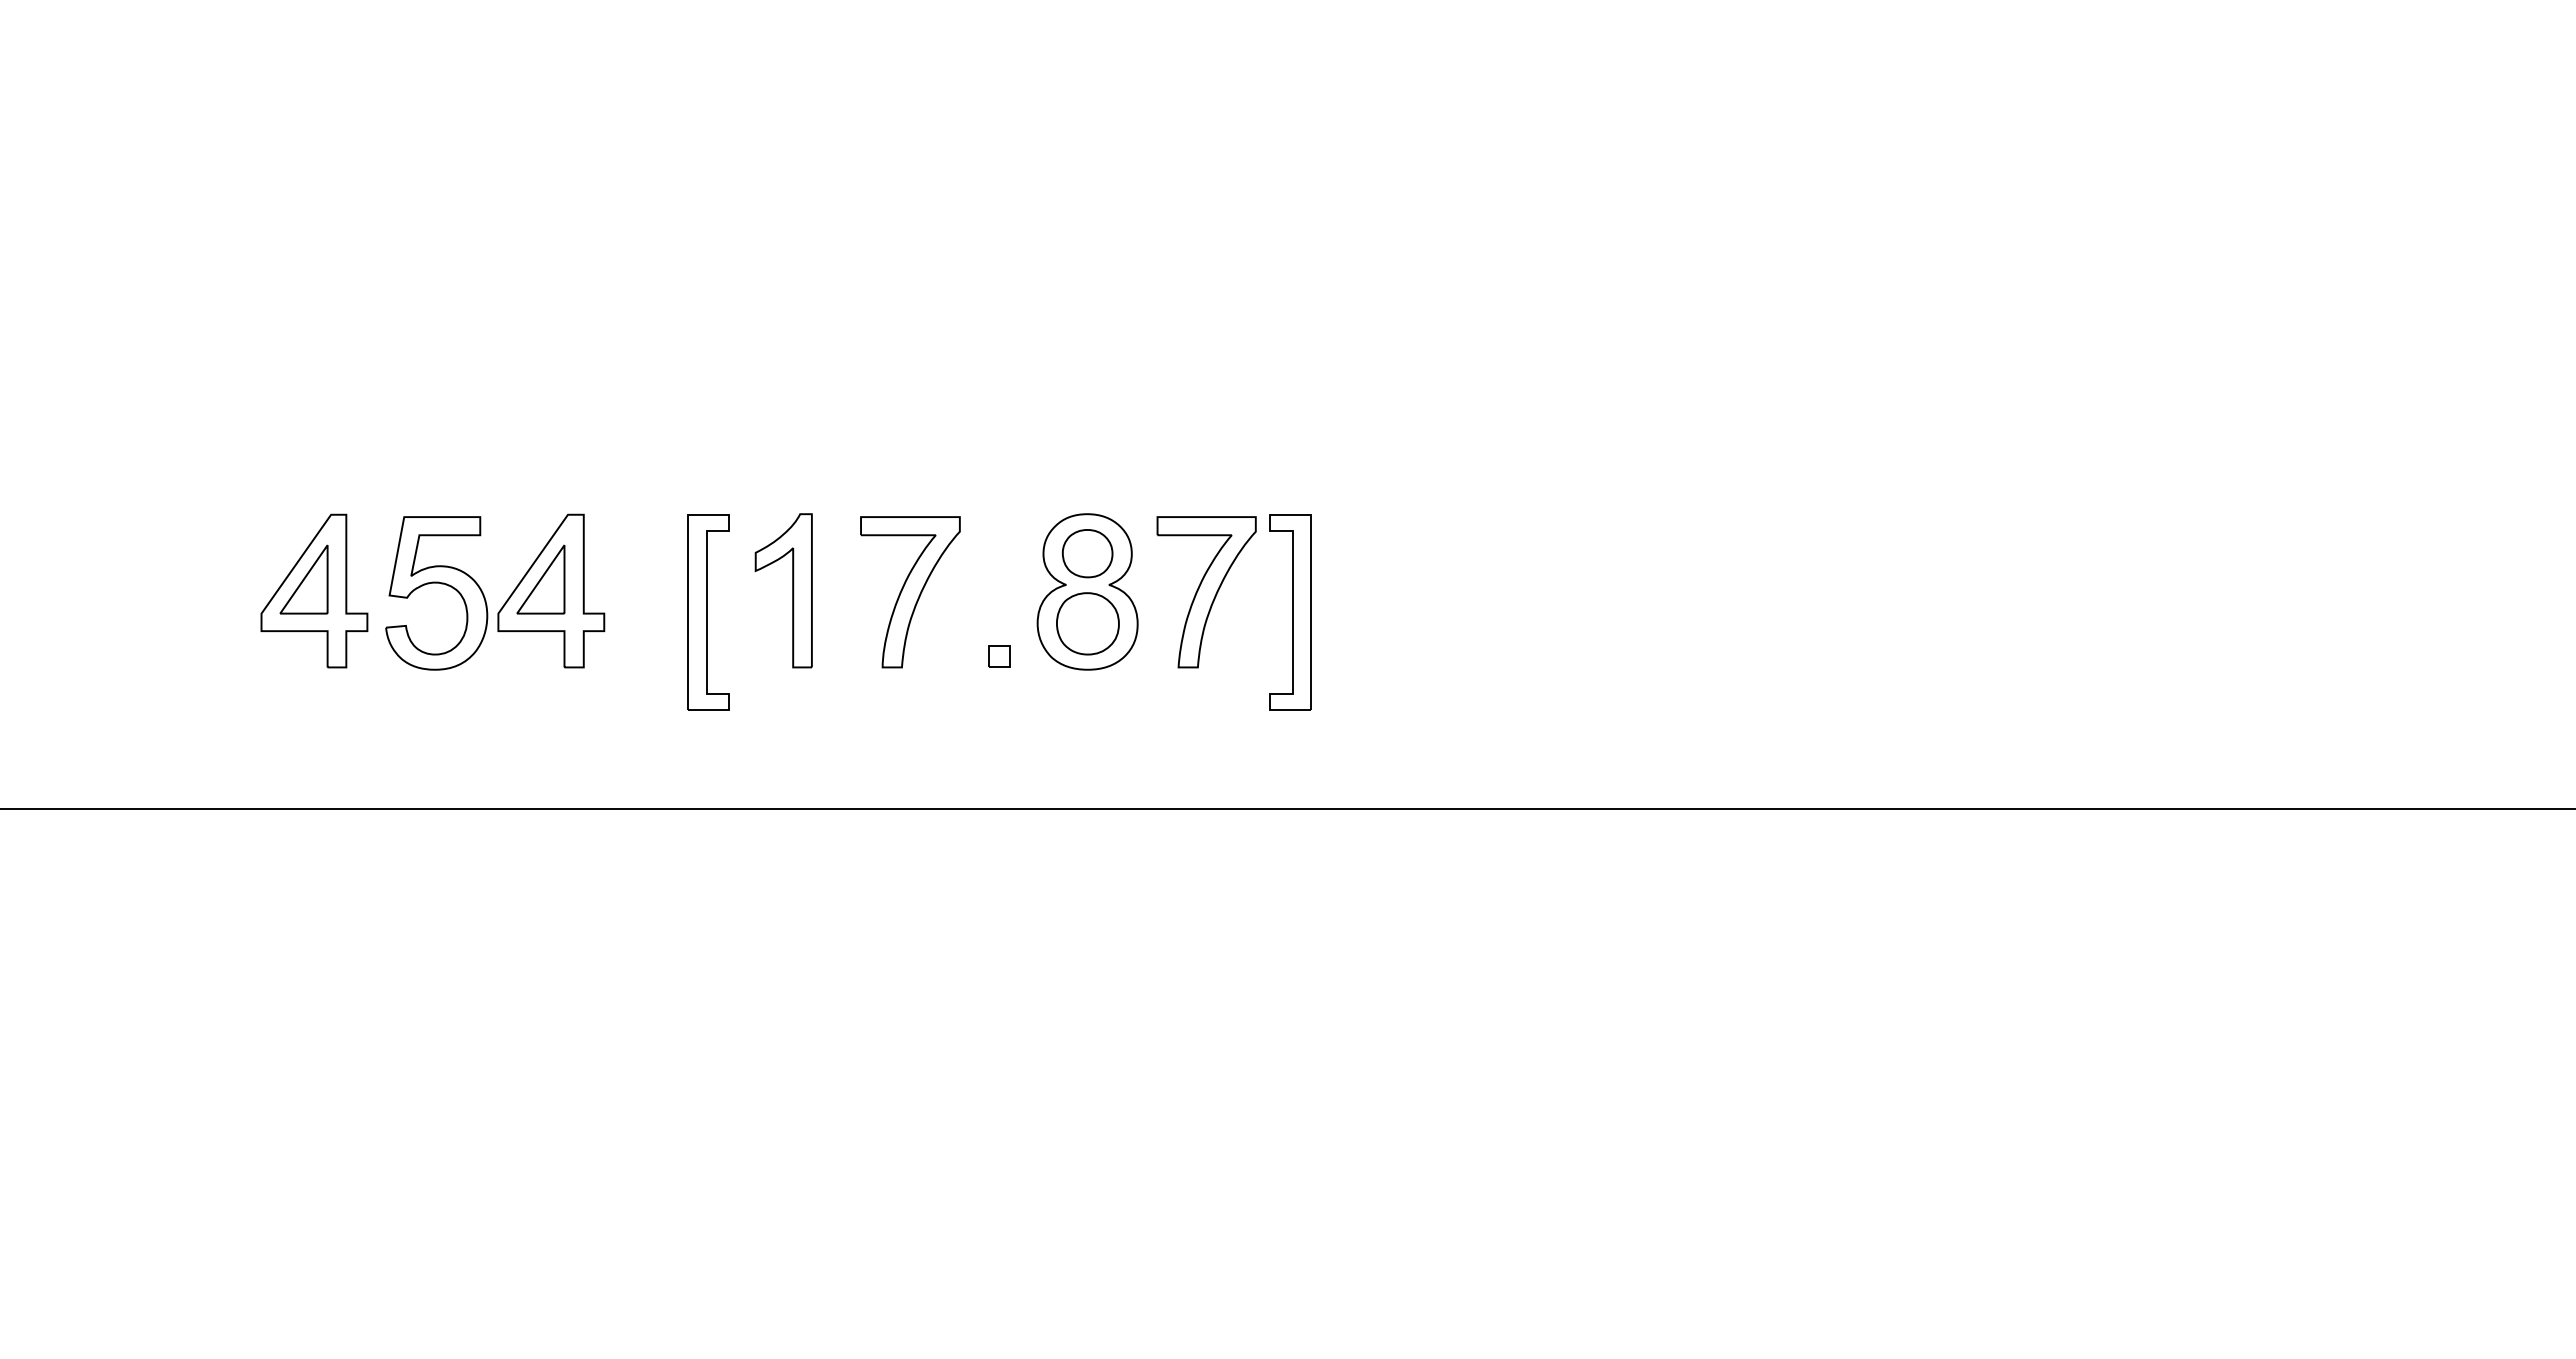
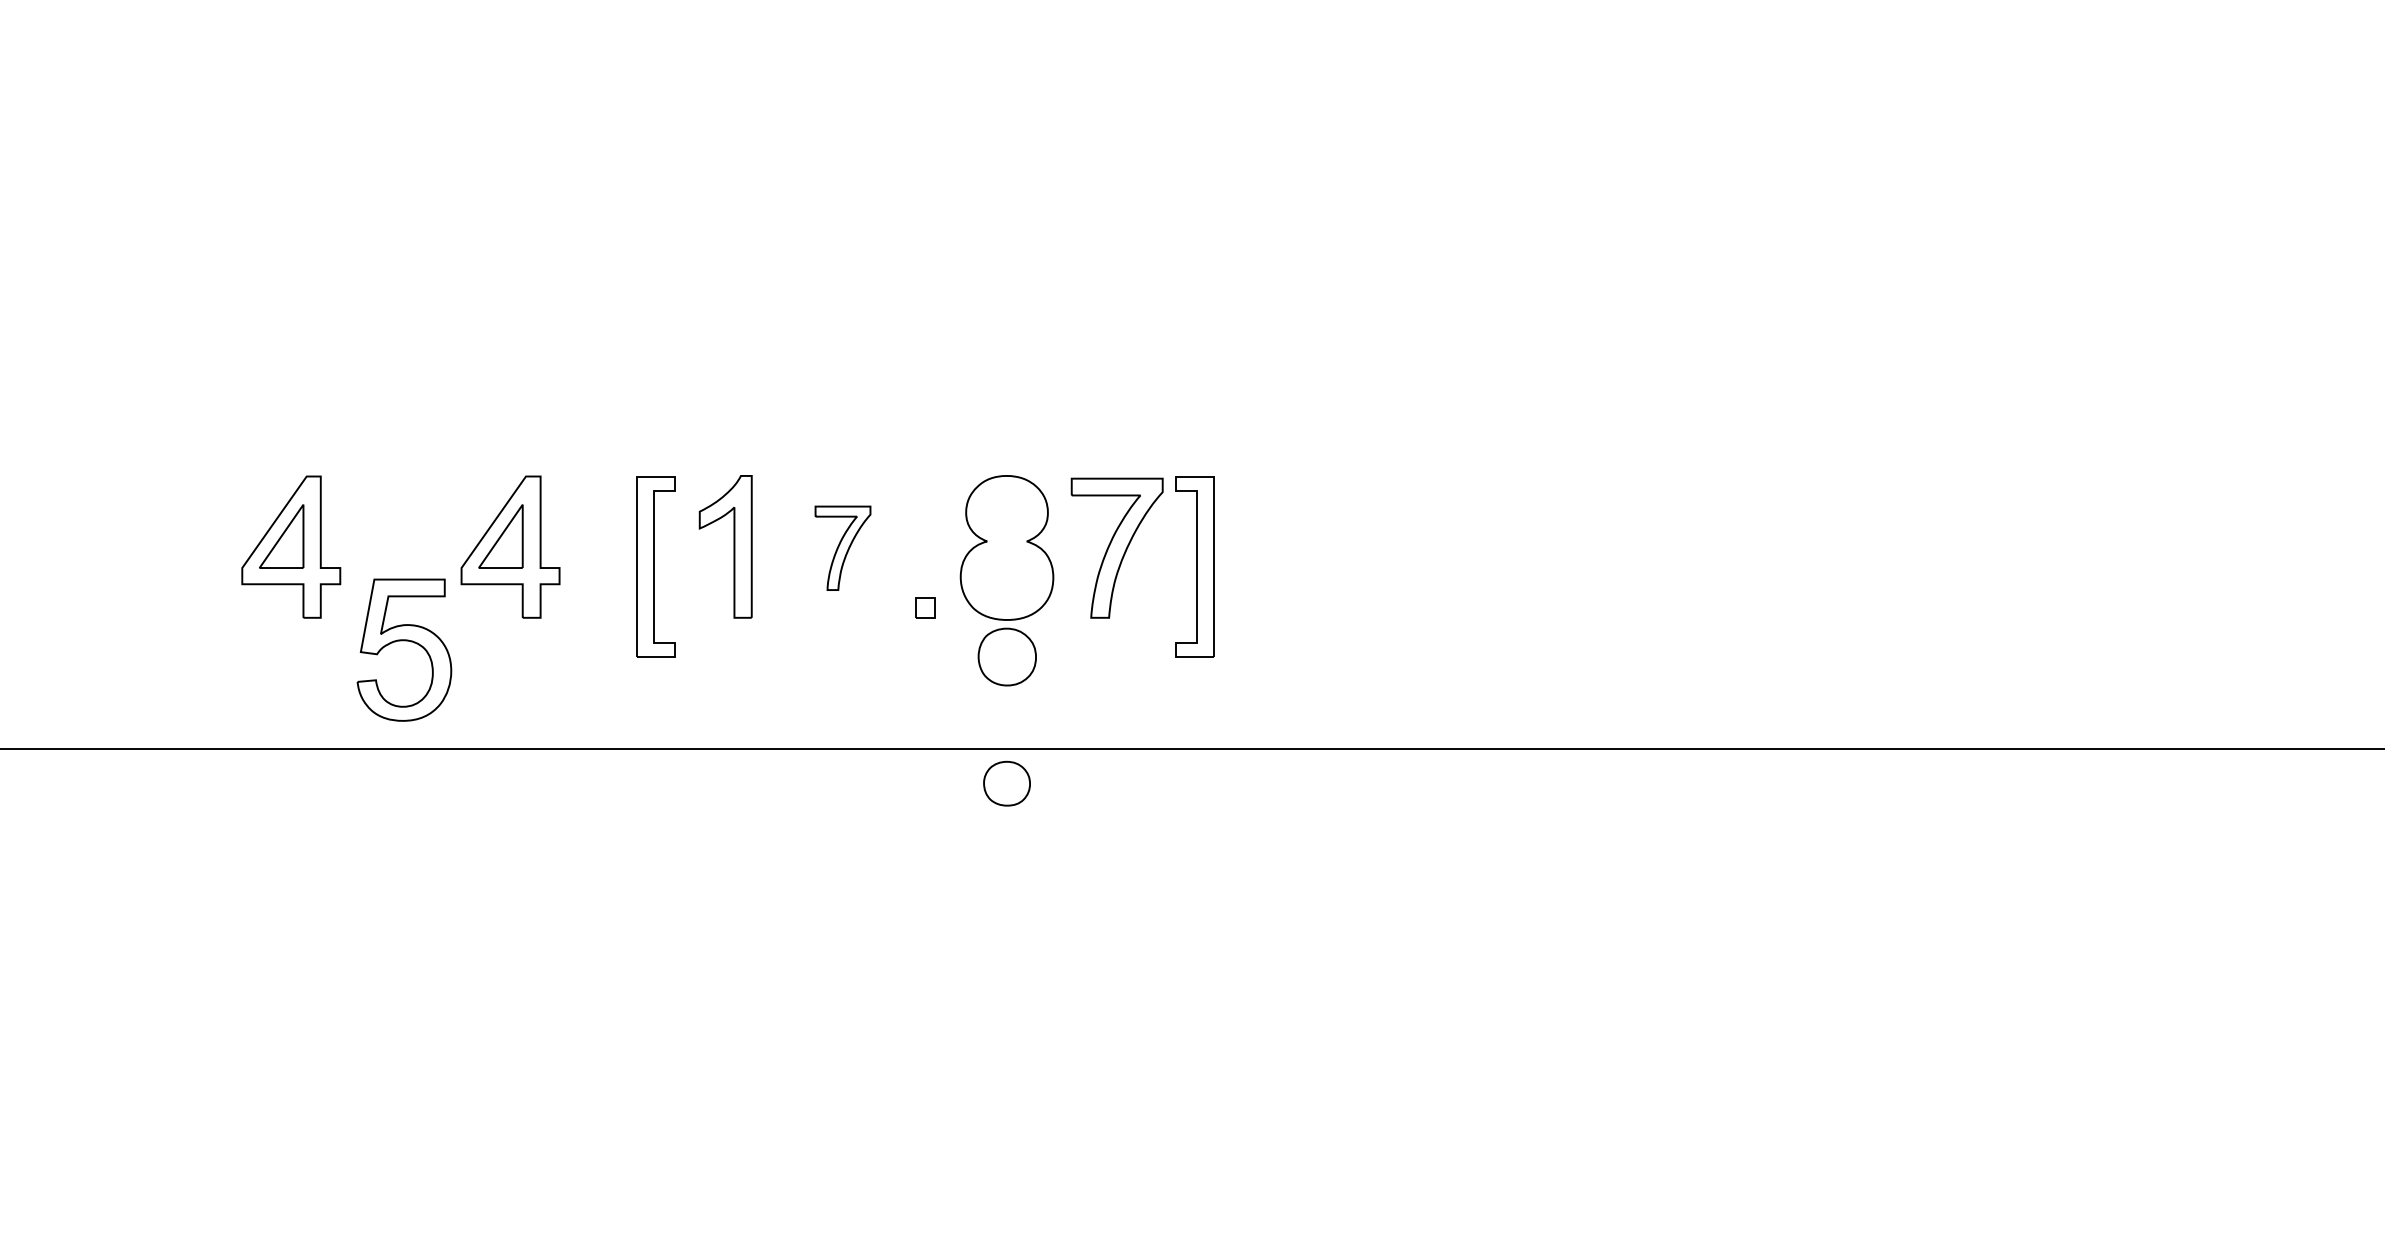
part: (1087, 553) -> (1006, 783), moved
part: (436, 583) -> (404, 641), moved
part: (910, 592) -> (843, 548), size x0.6
part: (1087, 623) -> (1006, 656), moved

